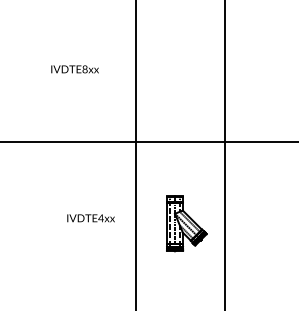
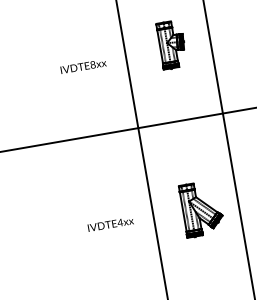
part: (185, 63) -> (172, 45), added
text: (74, 69) -> (82, 66), moved
text: (90, 218) -> (110, 224), moved
part: (186, 223) -> (201, 208), moved

